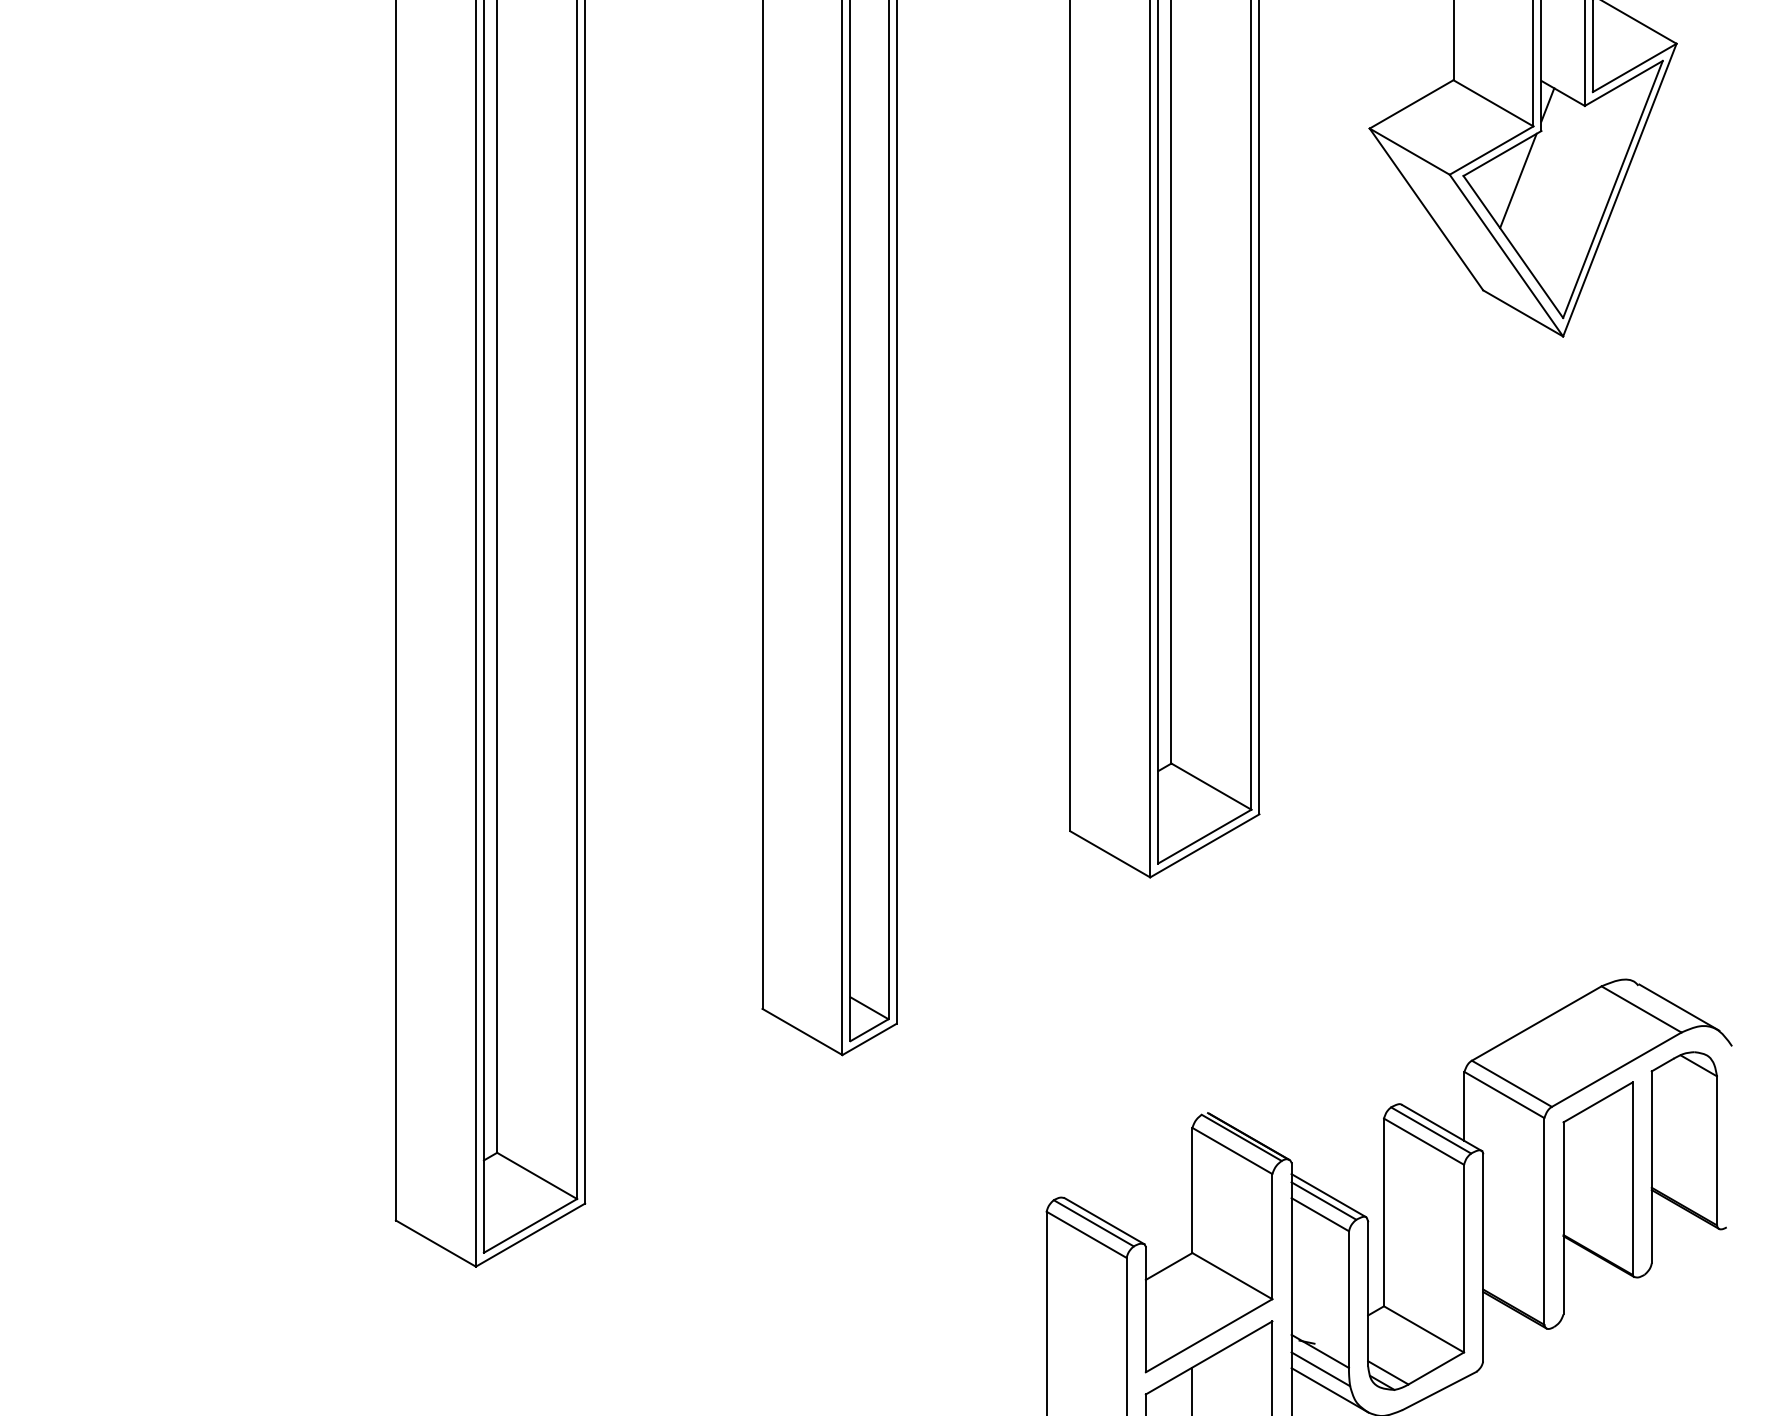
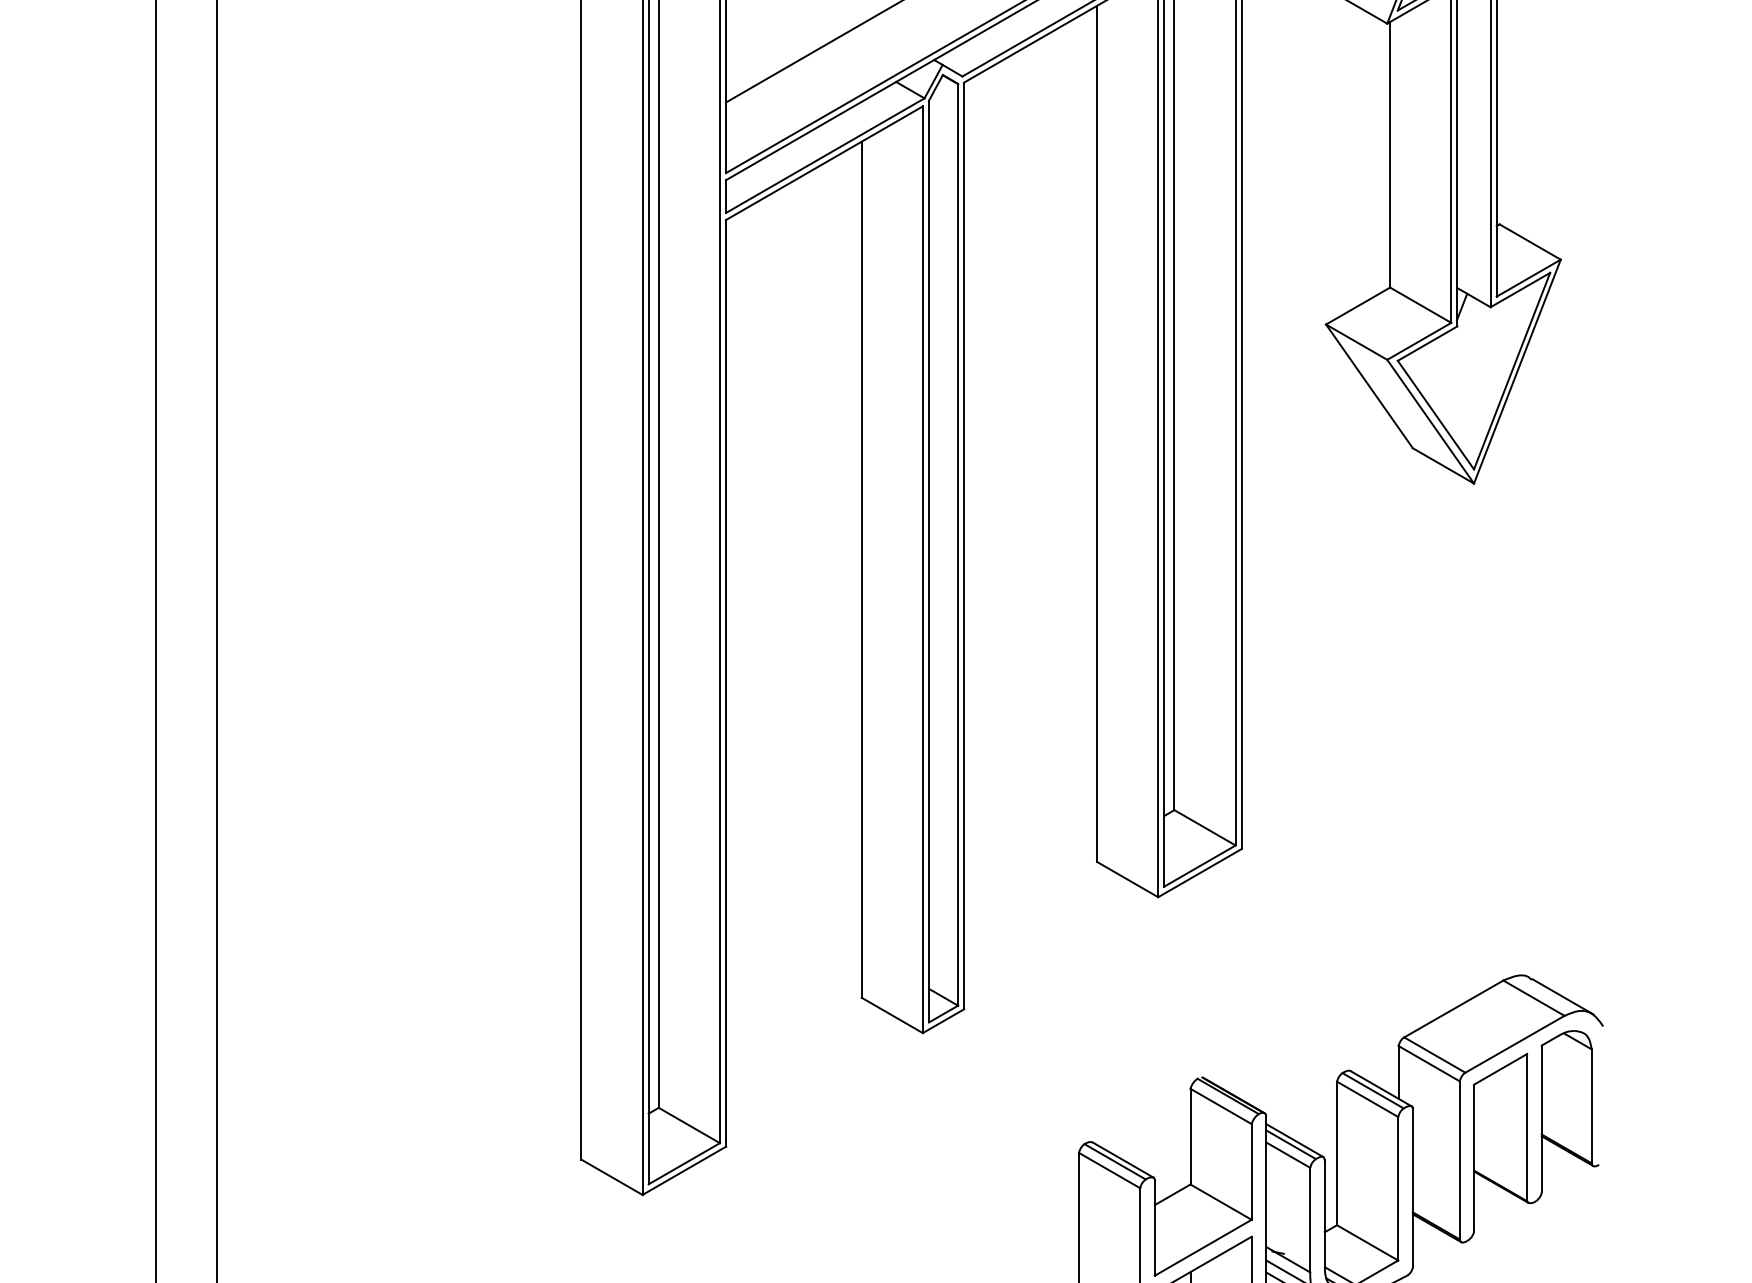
line: (1518, 180) -> (1439, 364), removed

